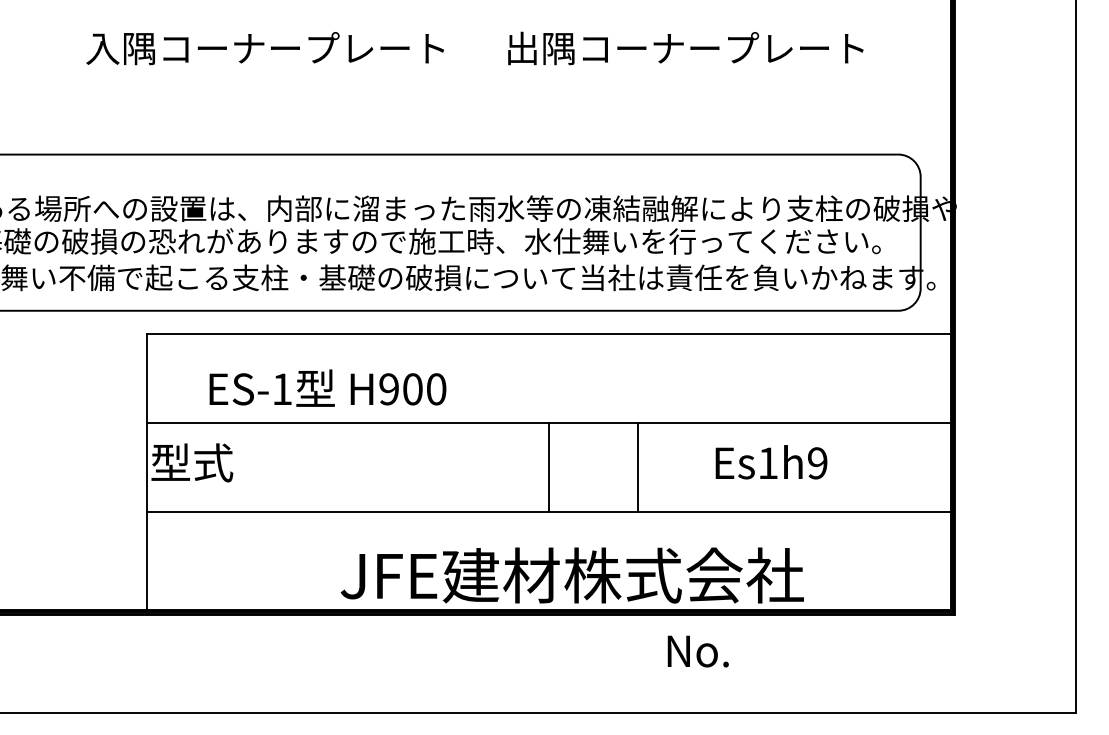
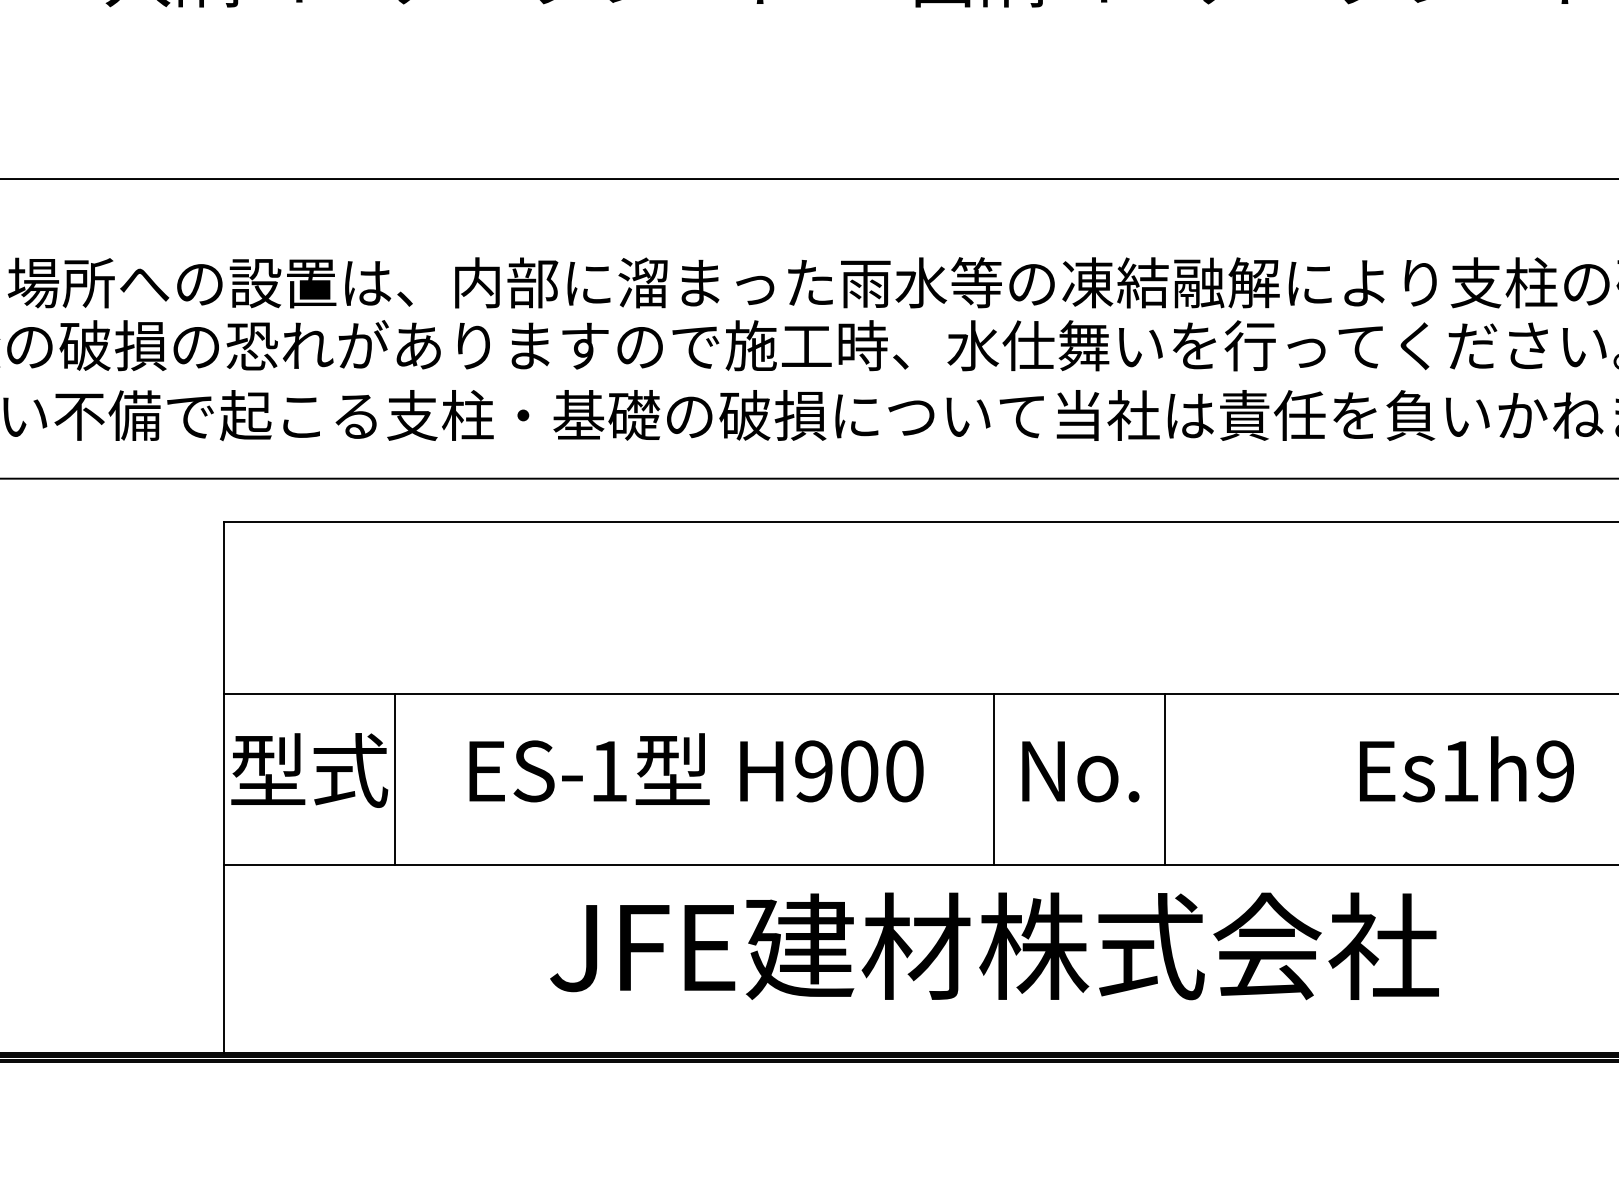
text: (327, 387) -> (695, 767), moved
text: (771, 462) -> (1466, 769), moved
line: (236, 467) -> (394, 779), added
text: (571, 575) -> (992, 946), moved
text: (697, 651) -> (1079, 771), moved

